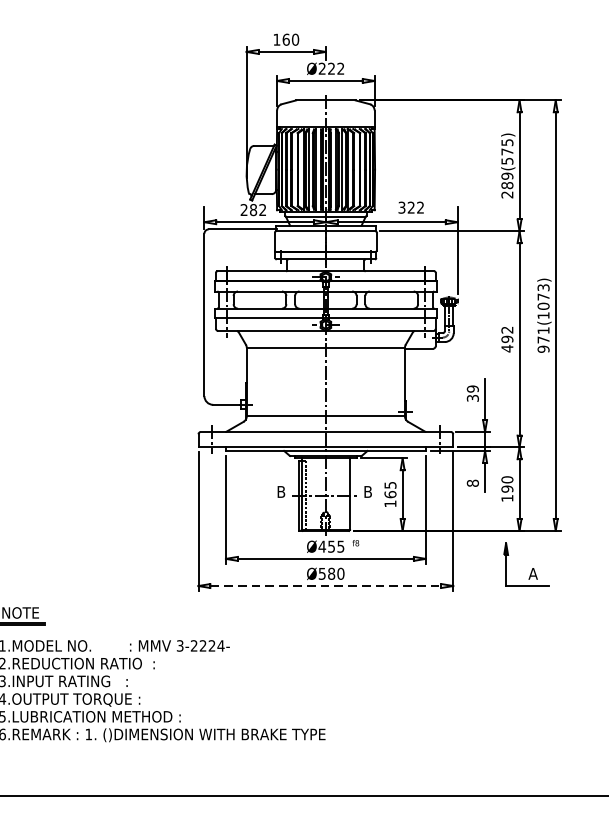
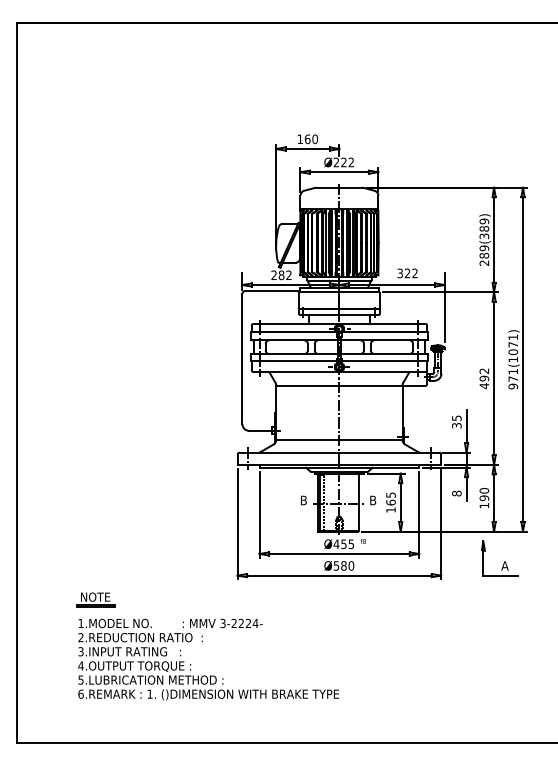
text: (507, 151) -> (484, 228), 289(575) -> 289(389)
text: (543, 287) -> (513, 337), 971(1073) -> 971(1071)
text: (472, 389) -> (456, 418), 39 -> 35
line: (326, 585) -> (339, 575), dashed -> solid

